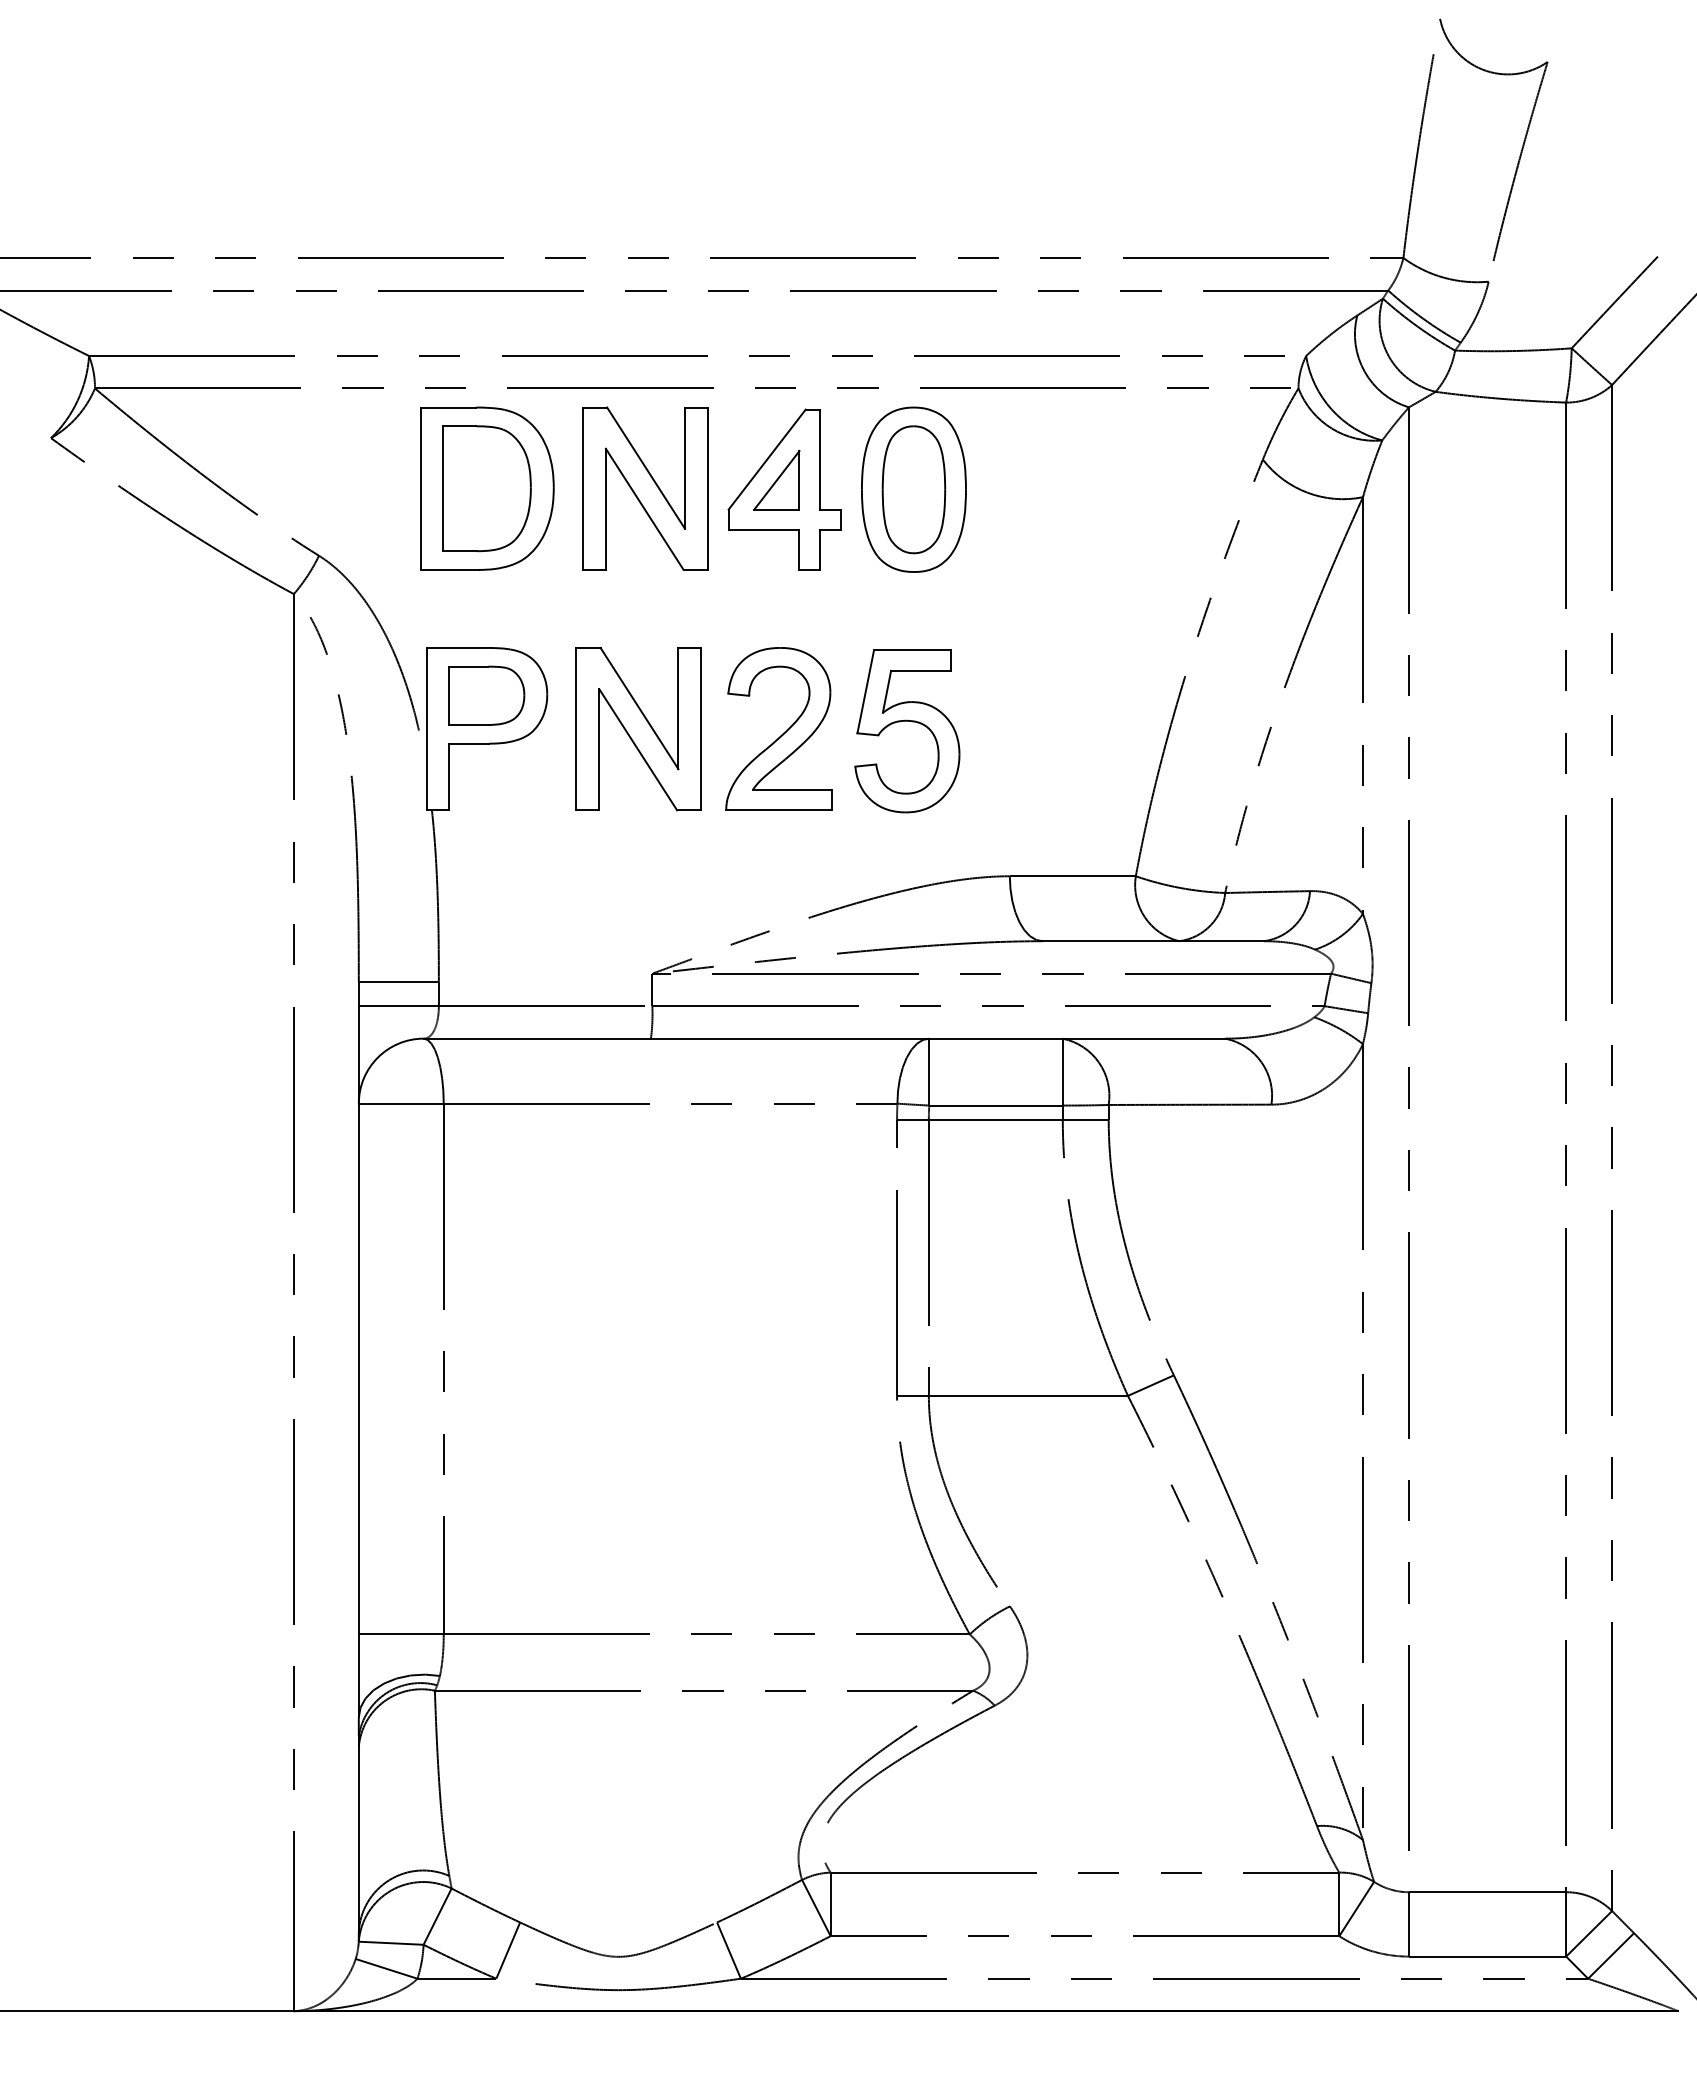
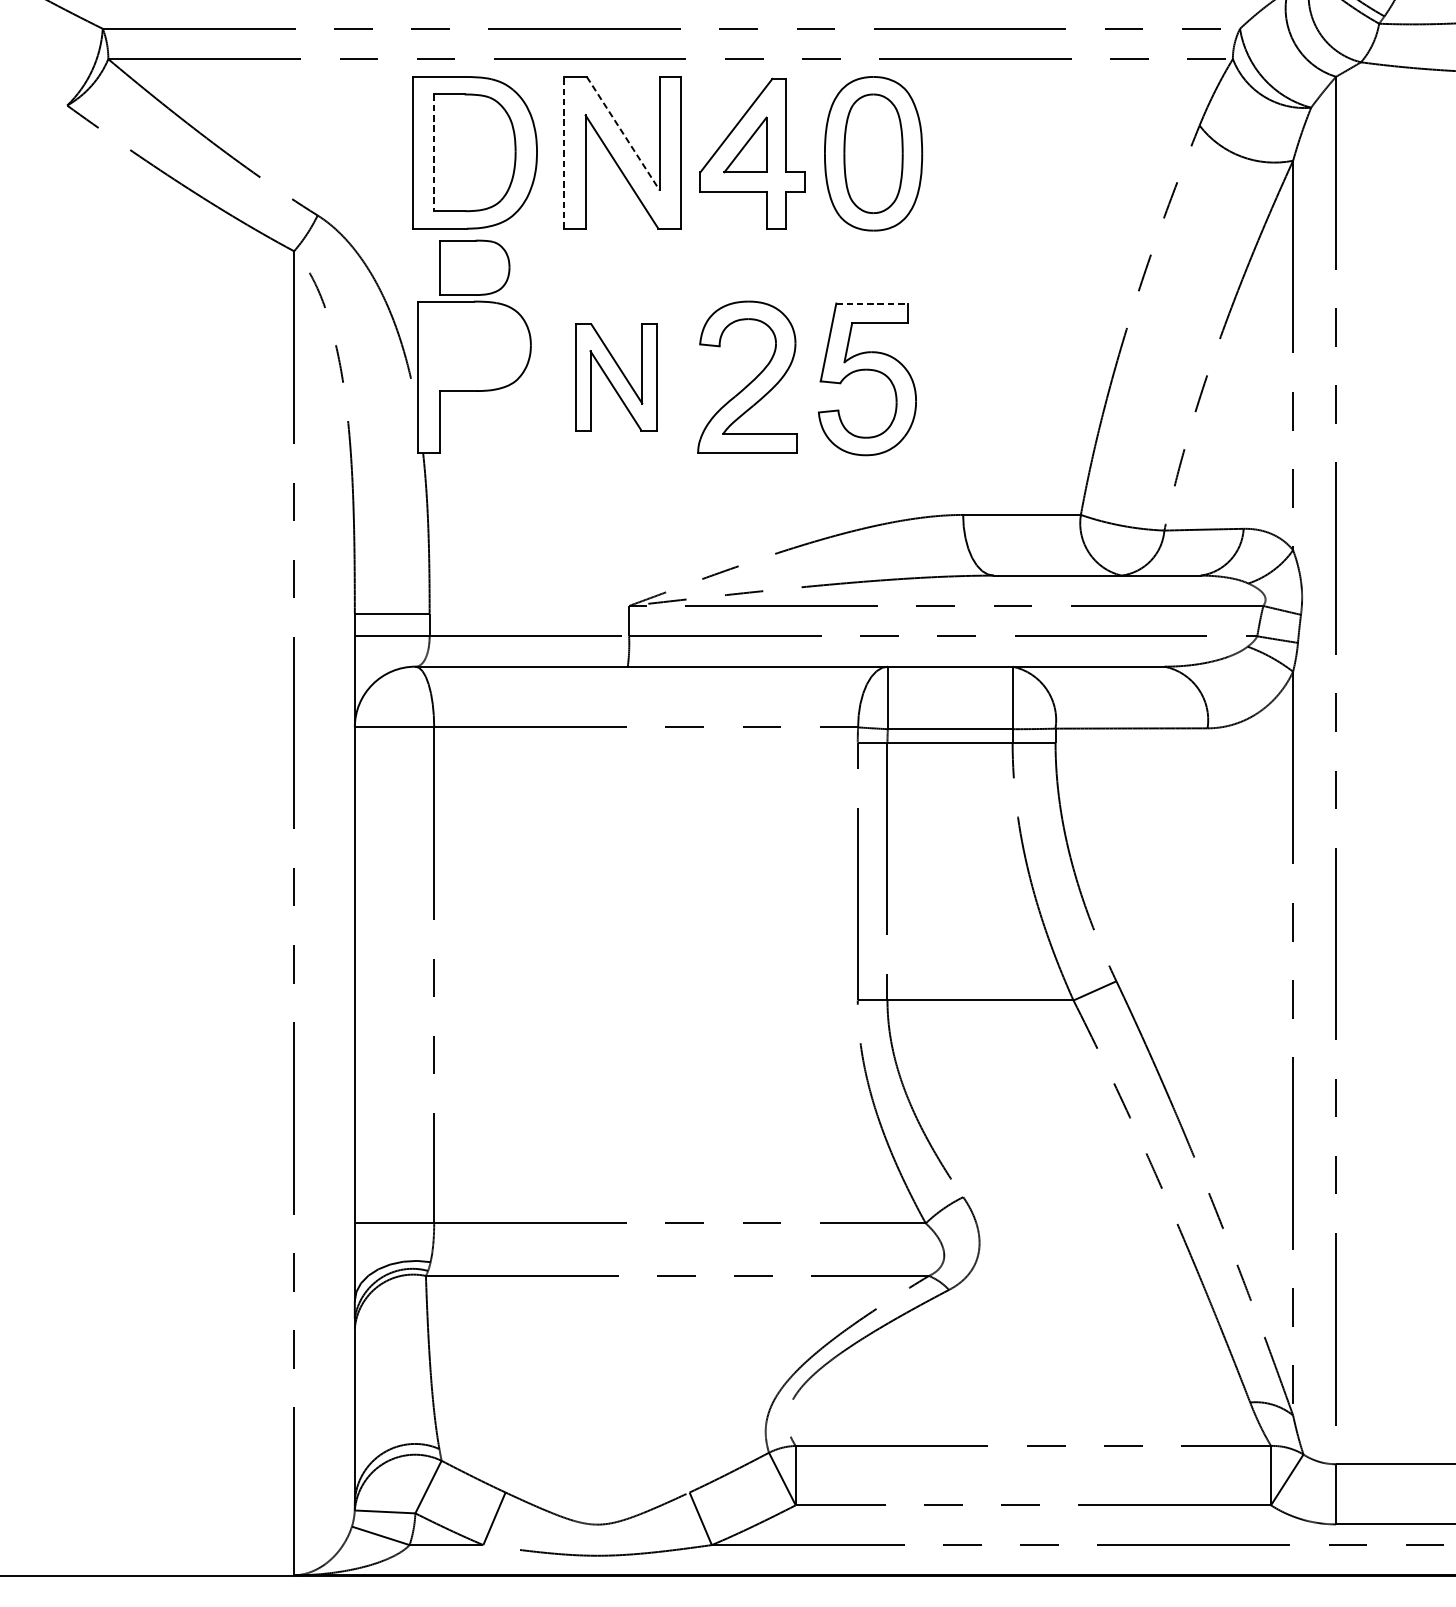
line: (646, 468) -> (623, 133), solid -> dashed
line: (582, 488) -> (563, 152), solid -> dashed
line: (443, 489) -> (433, 153), solid -> dashed
line: (912, 650) -> (872, 303), solid -> dashed
part: (486, 695) -> (474, 267), moved
part: (638, 728) -> (616, 376), size x0.7

